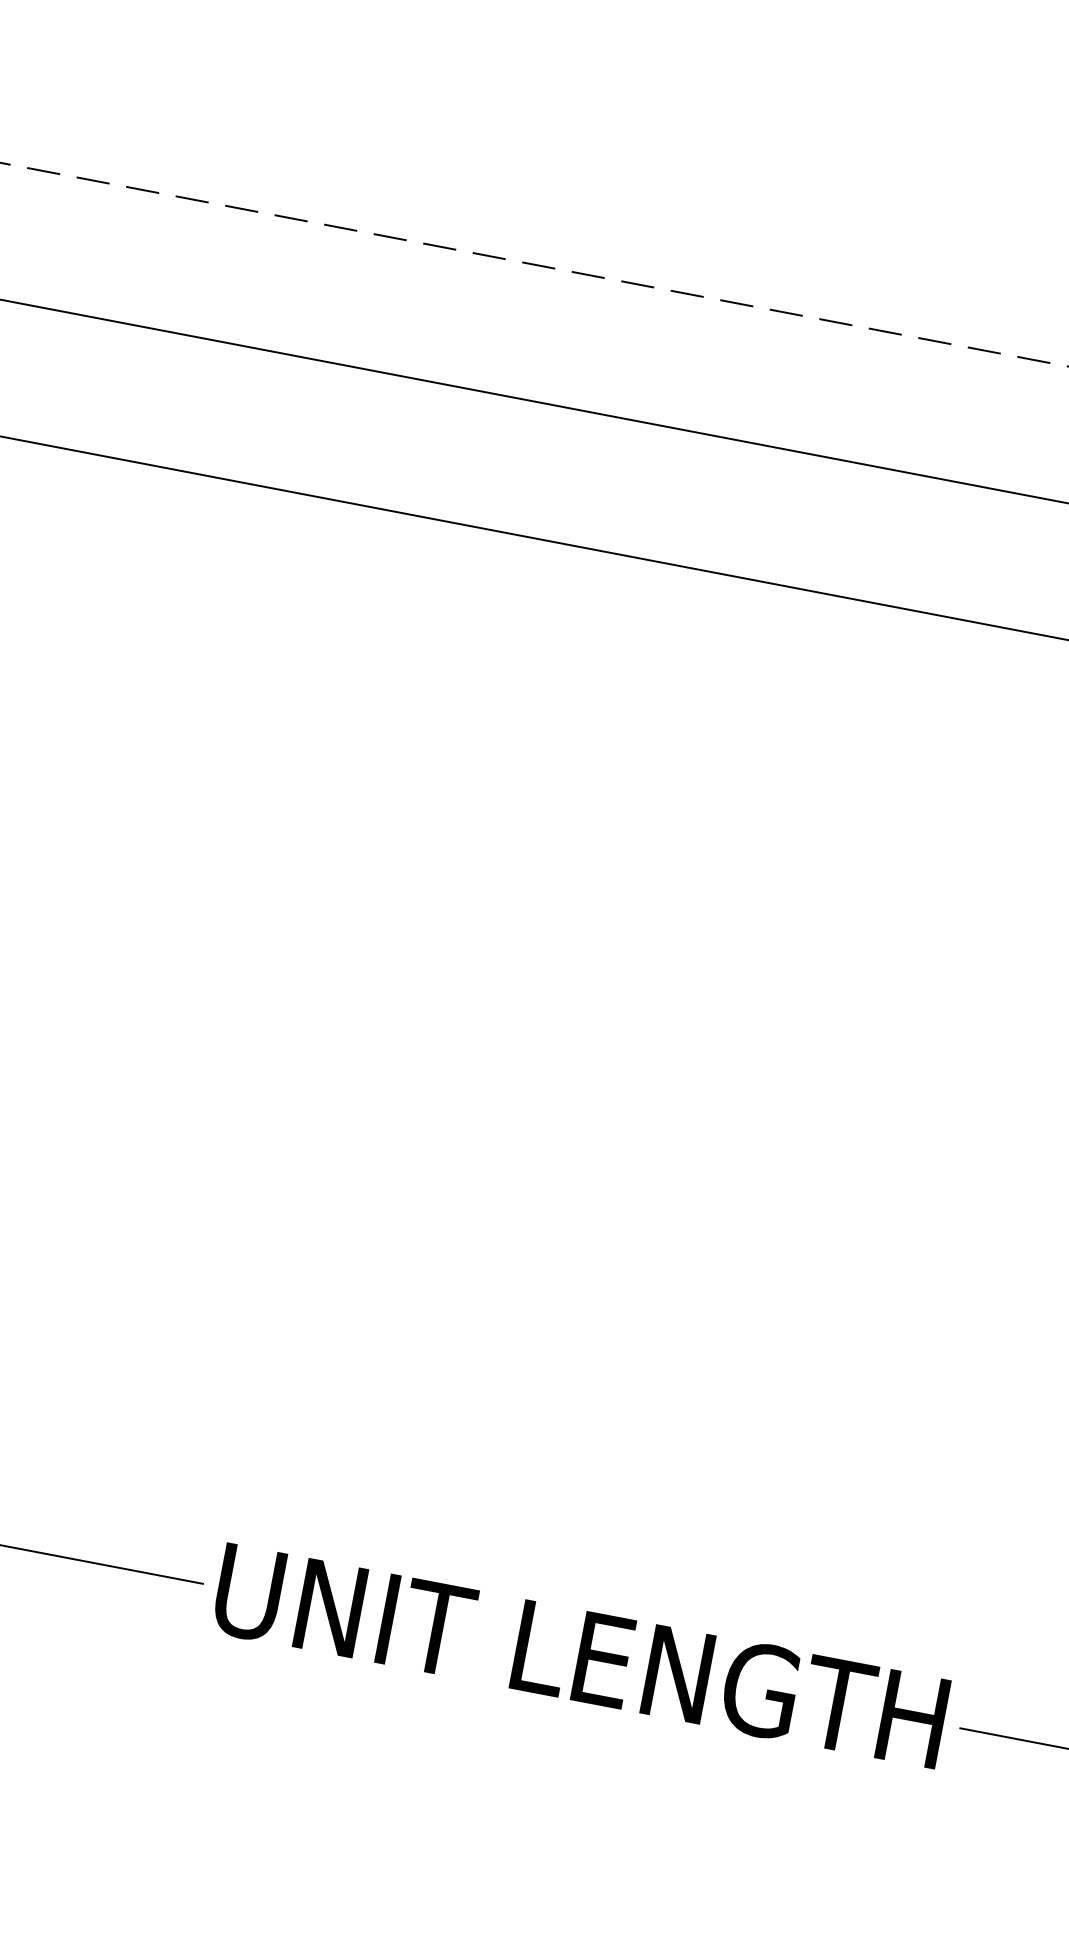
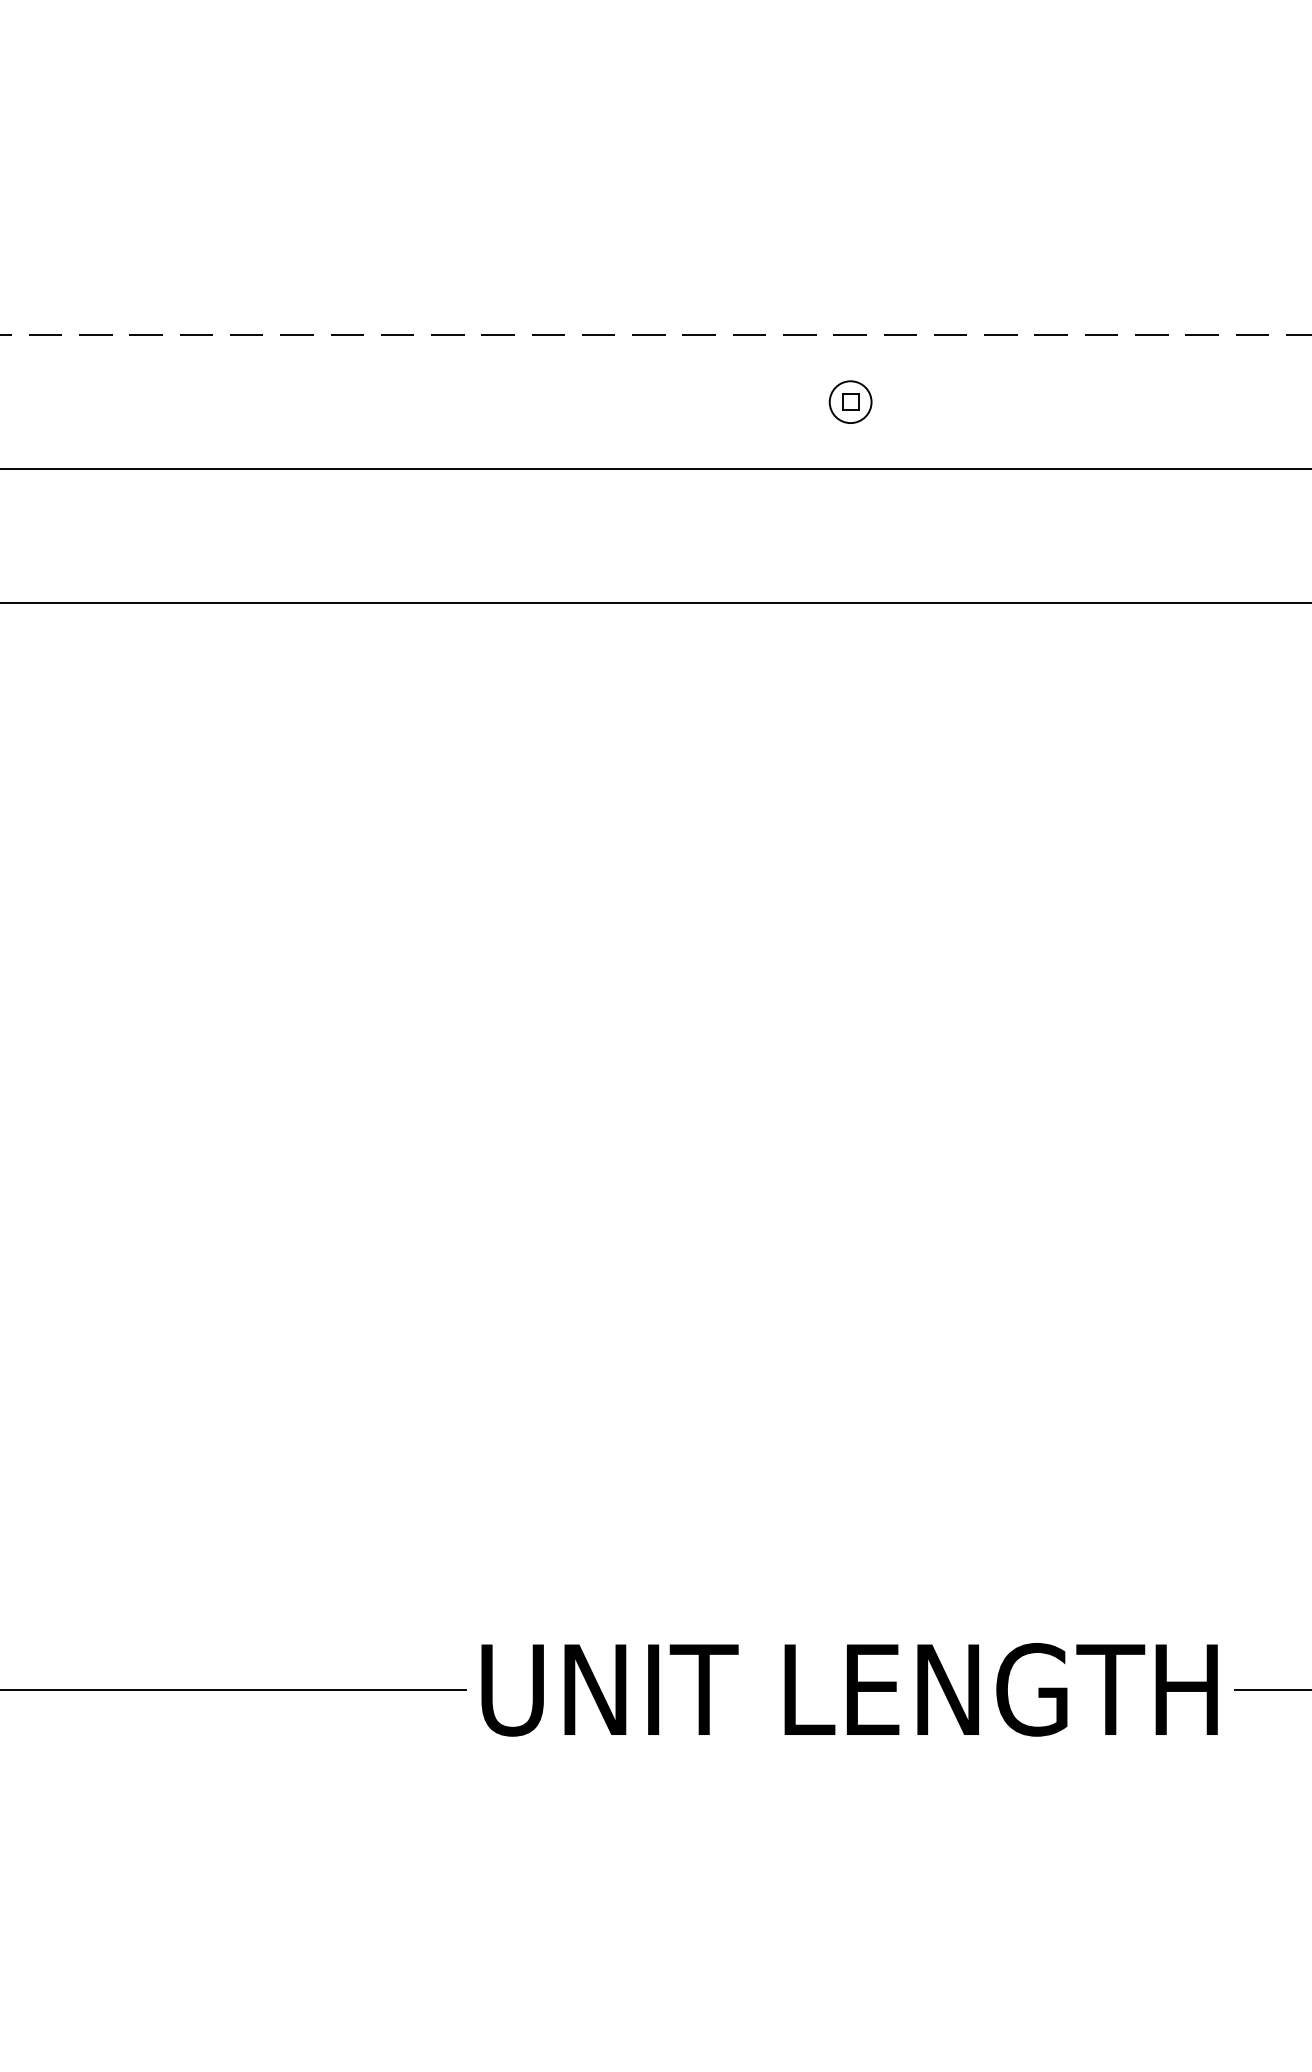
part: (823, 387) -> (850, 401), added

